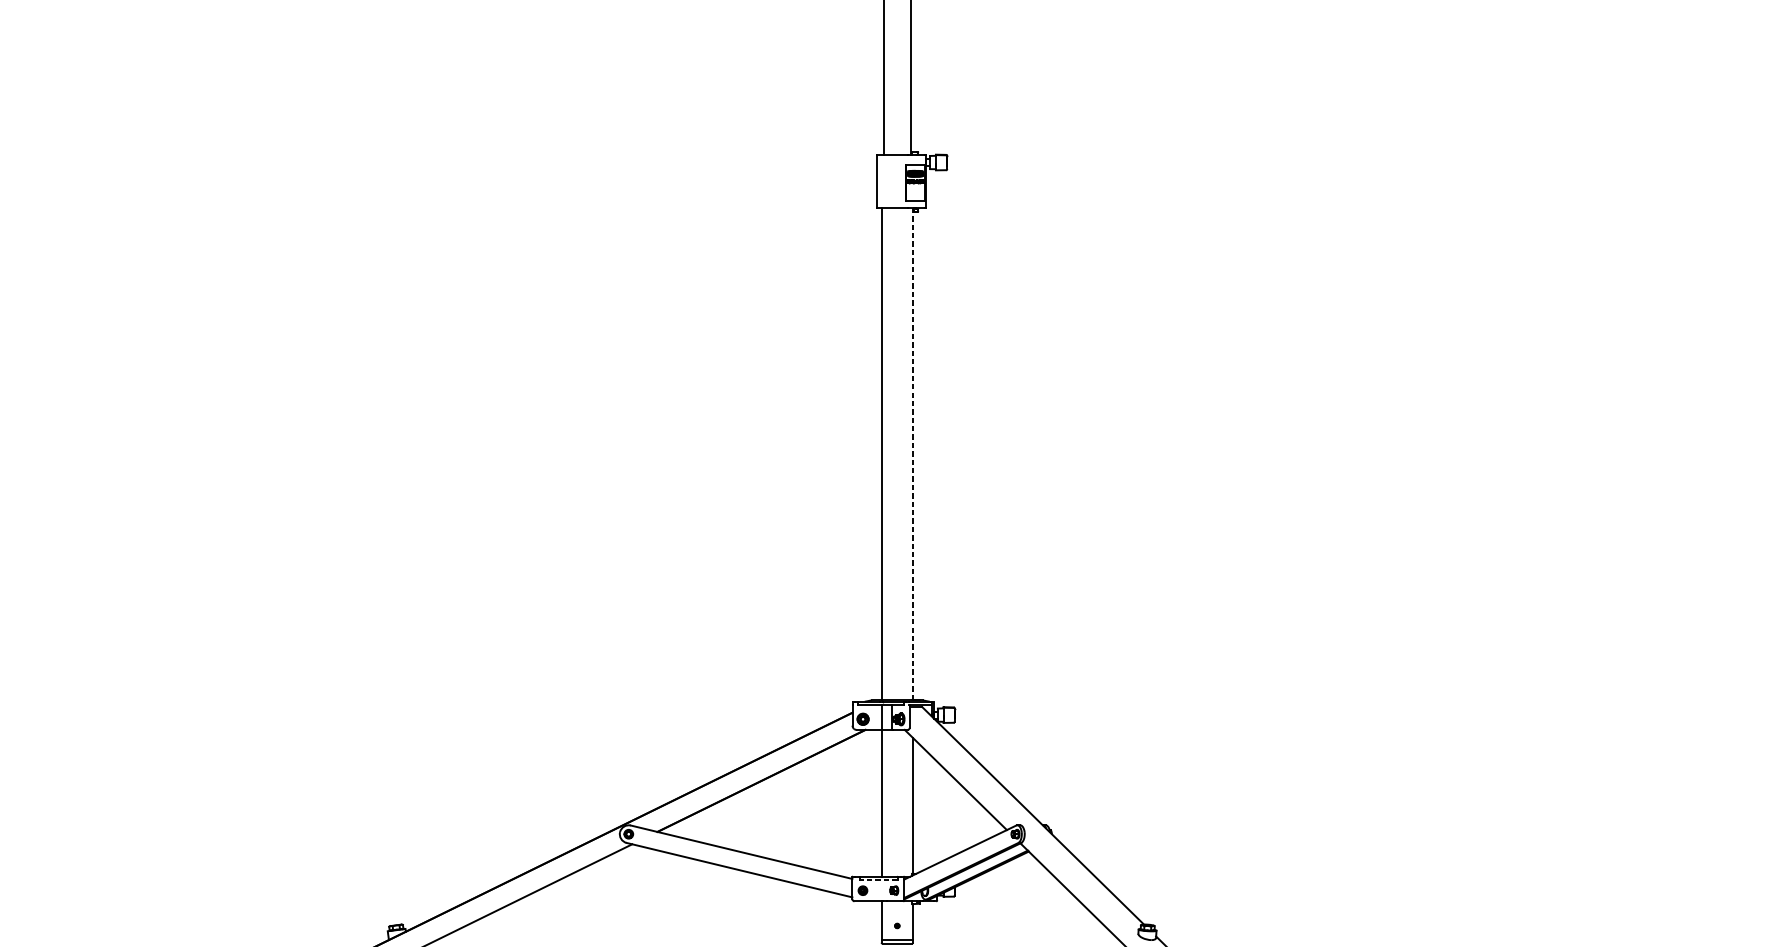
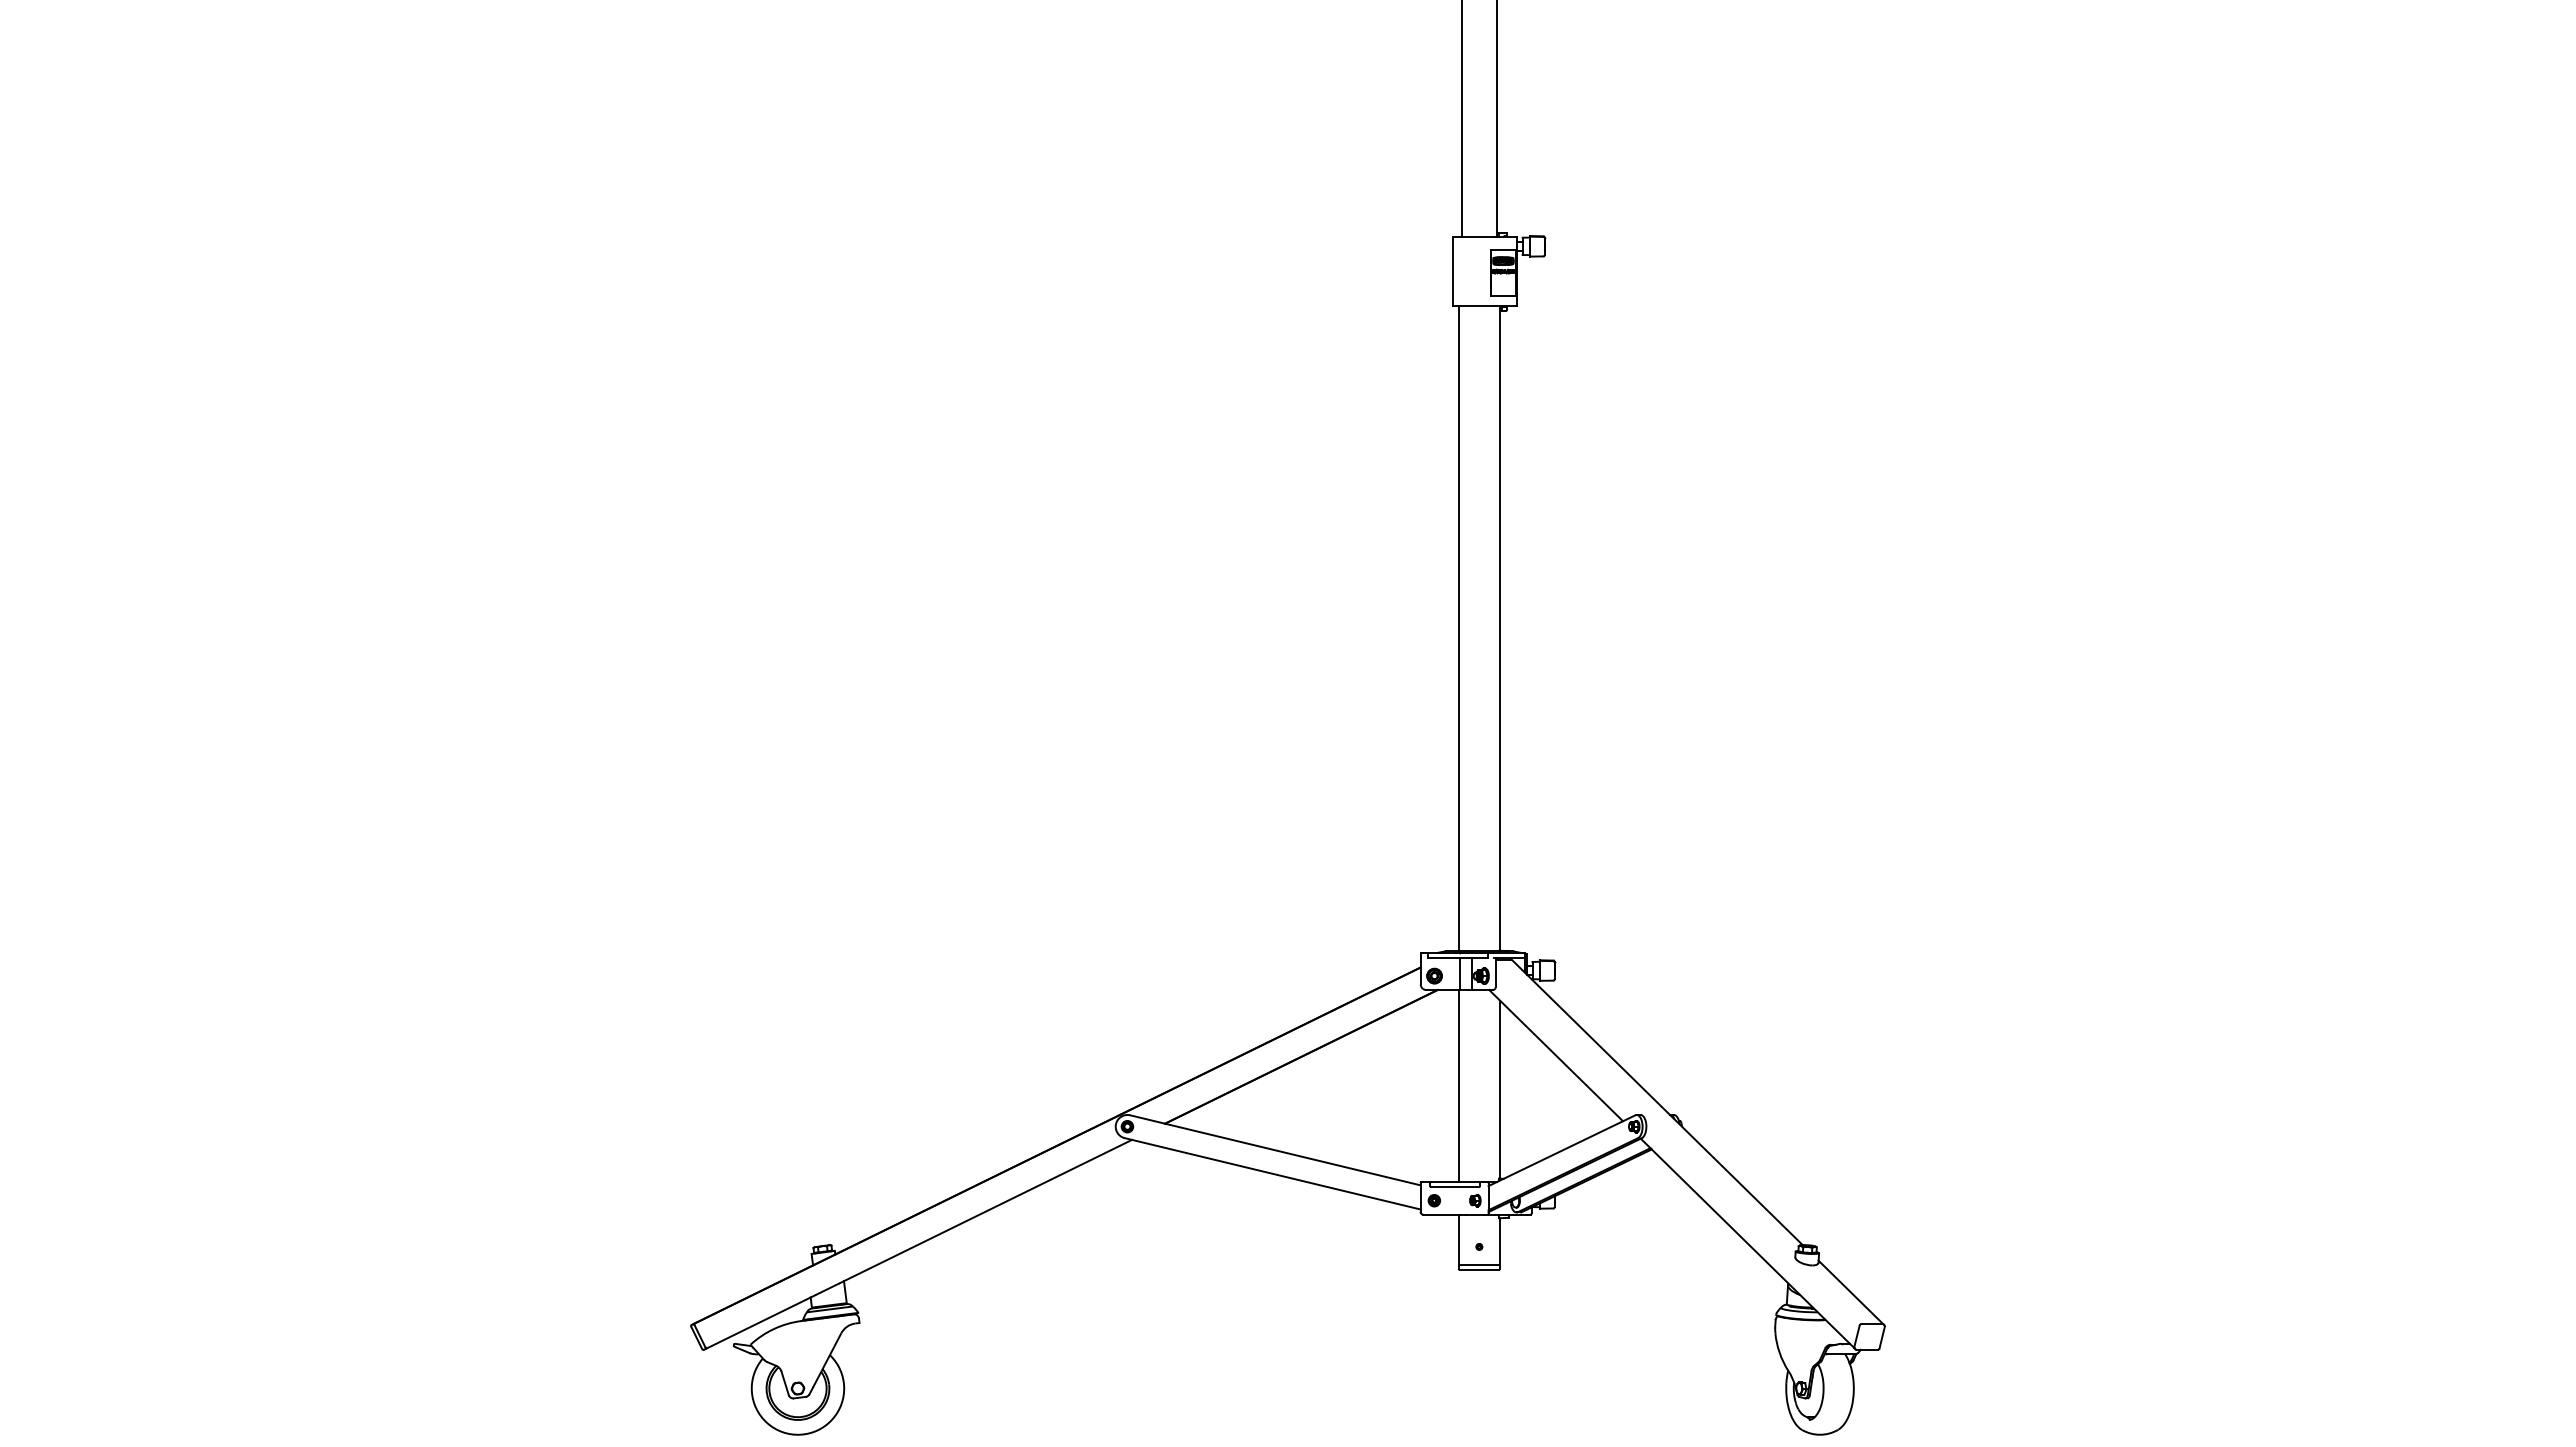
line: (912, 454) -> (1499, 628), dashed -> solid
line: (878, 879) -> (1454, 1186), dashed -> solid

